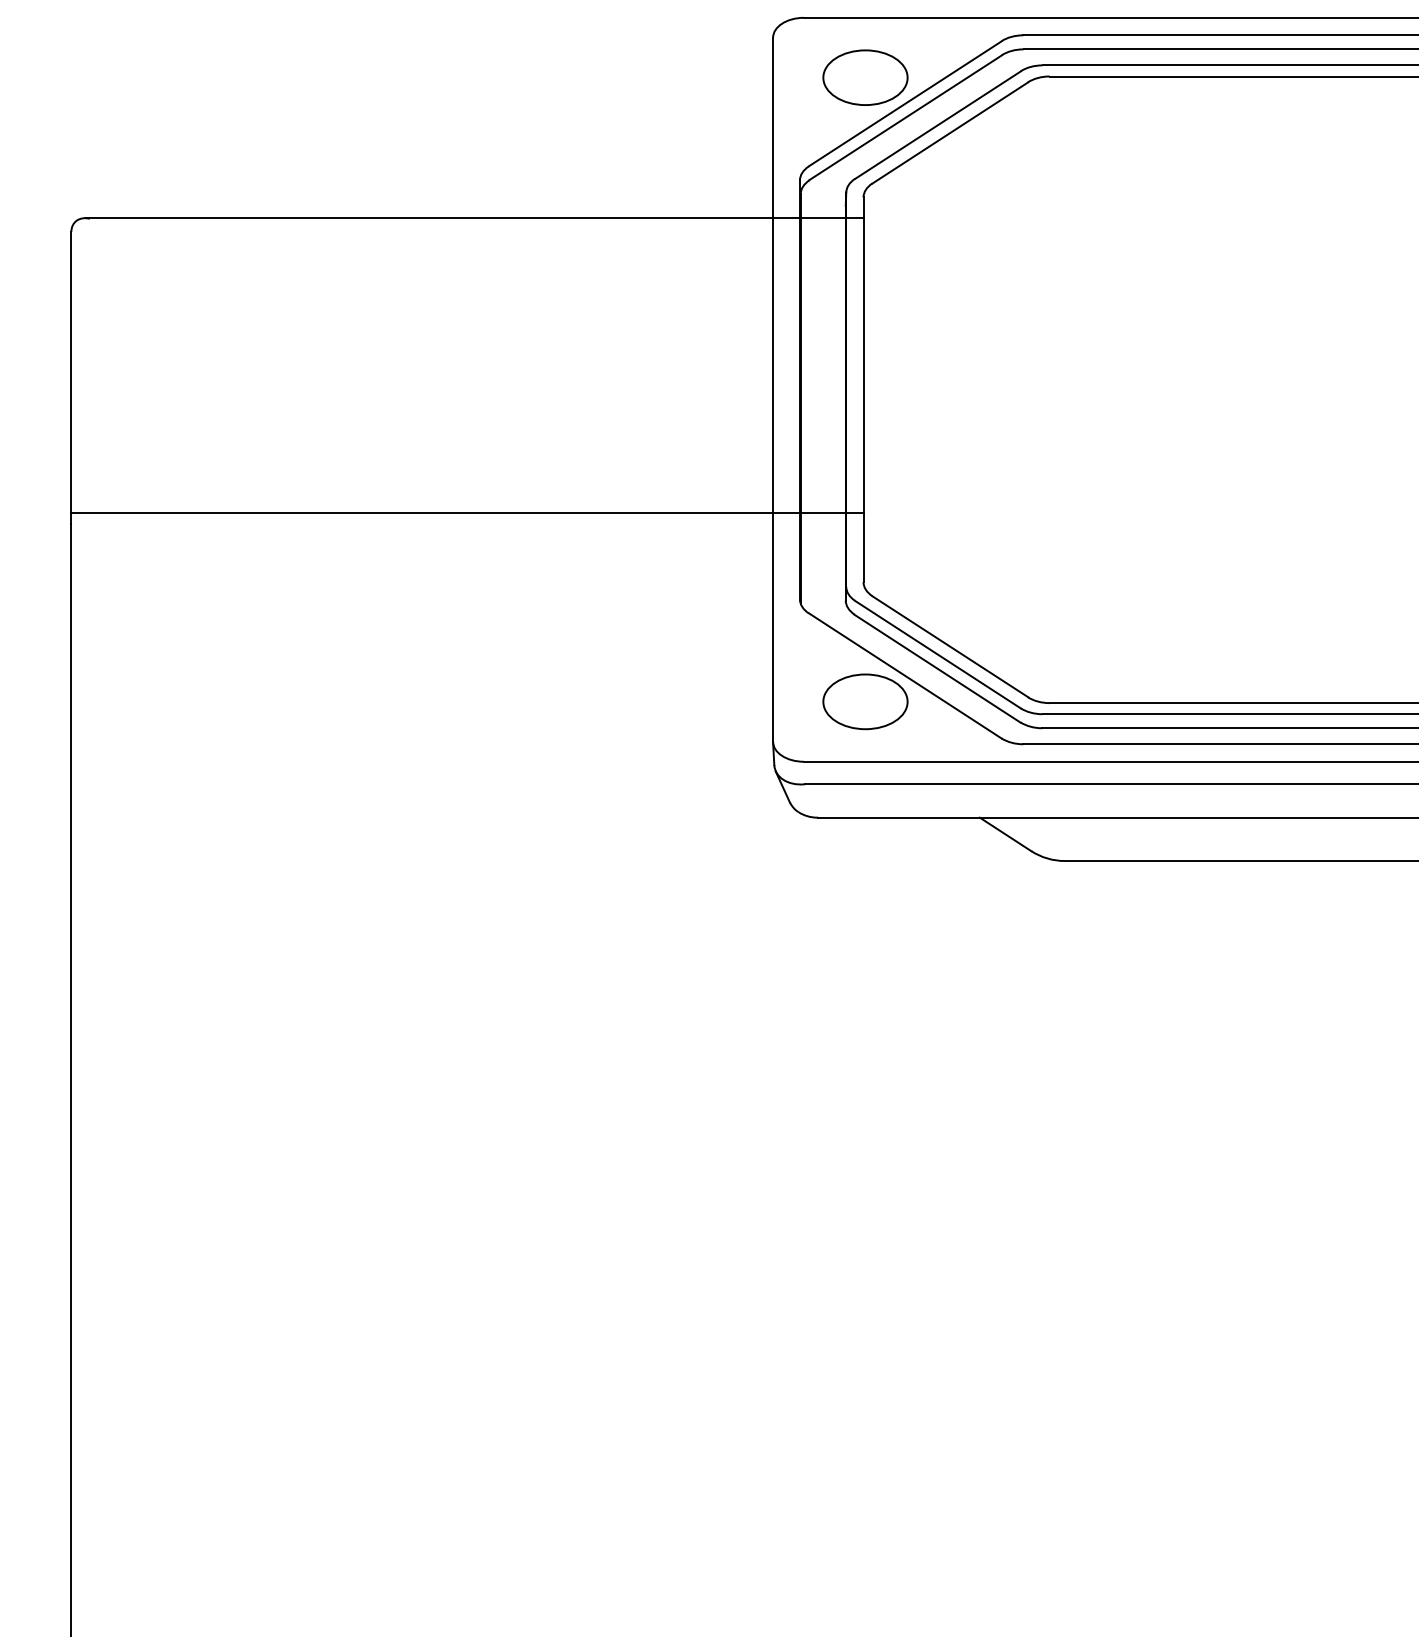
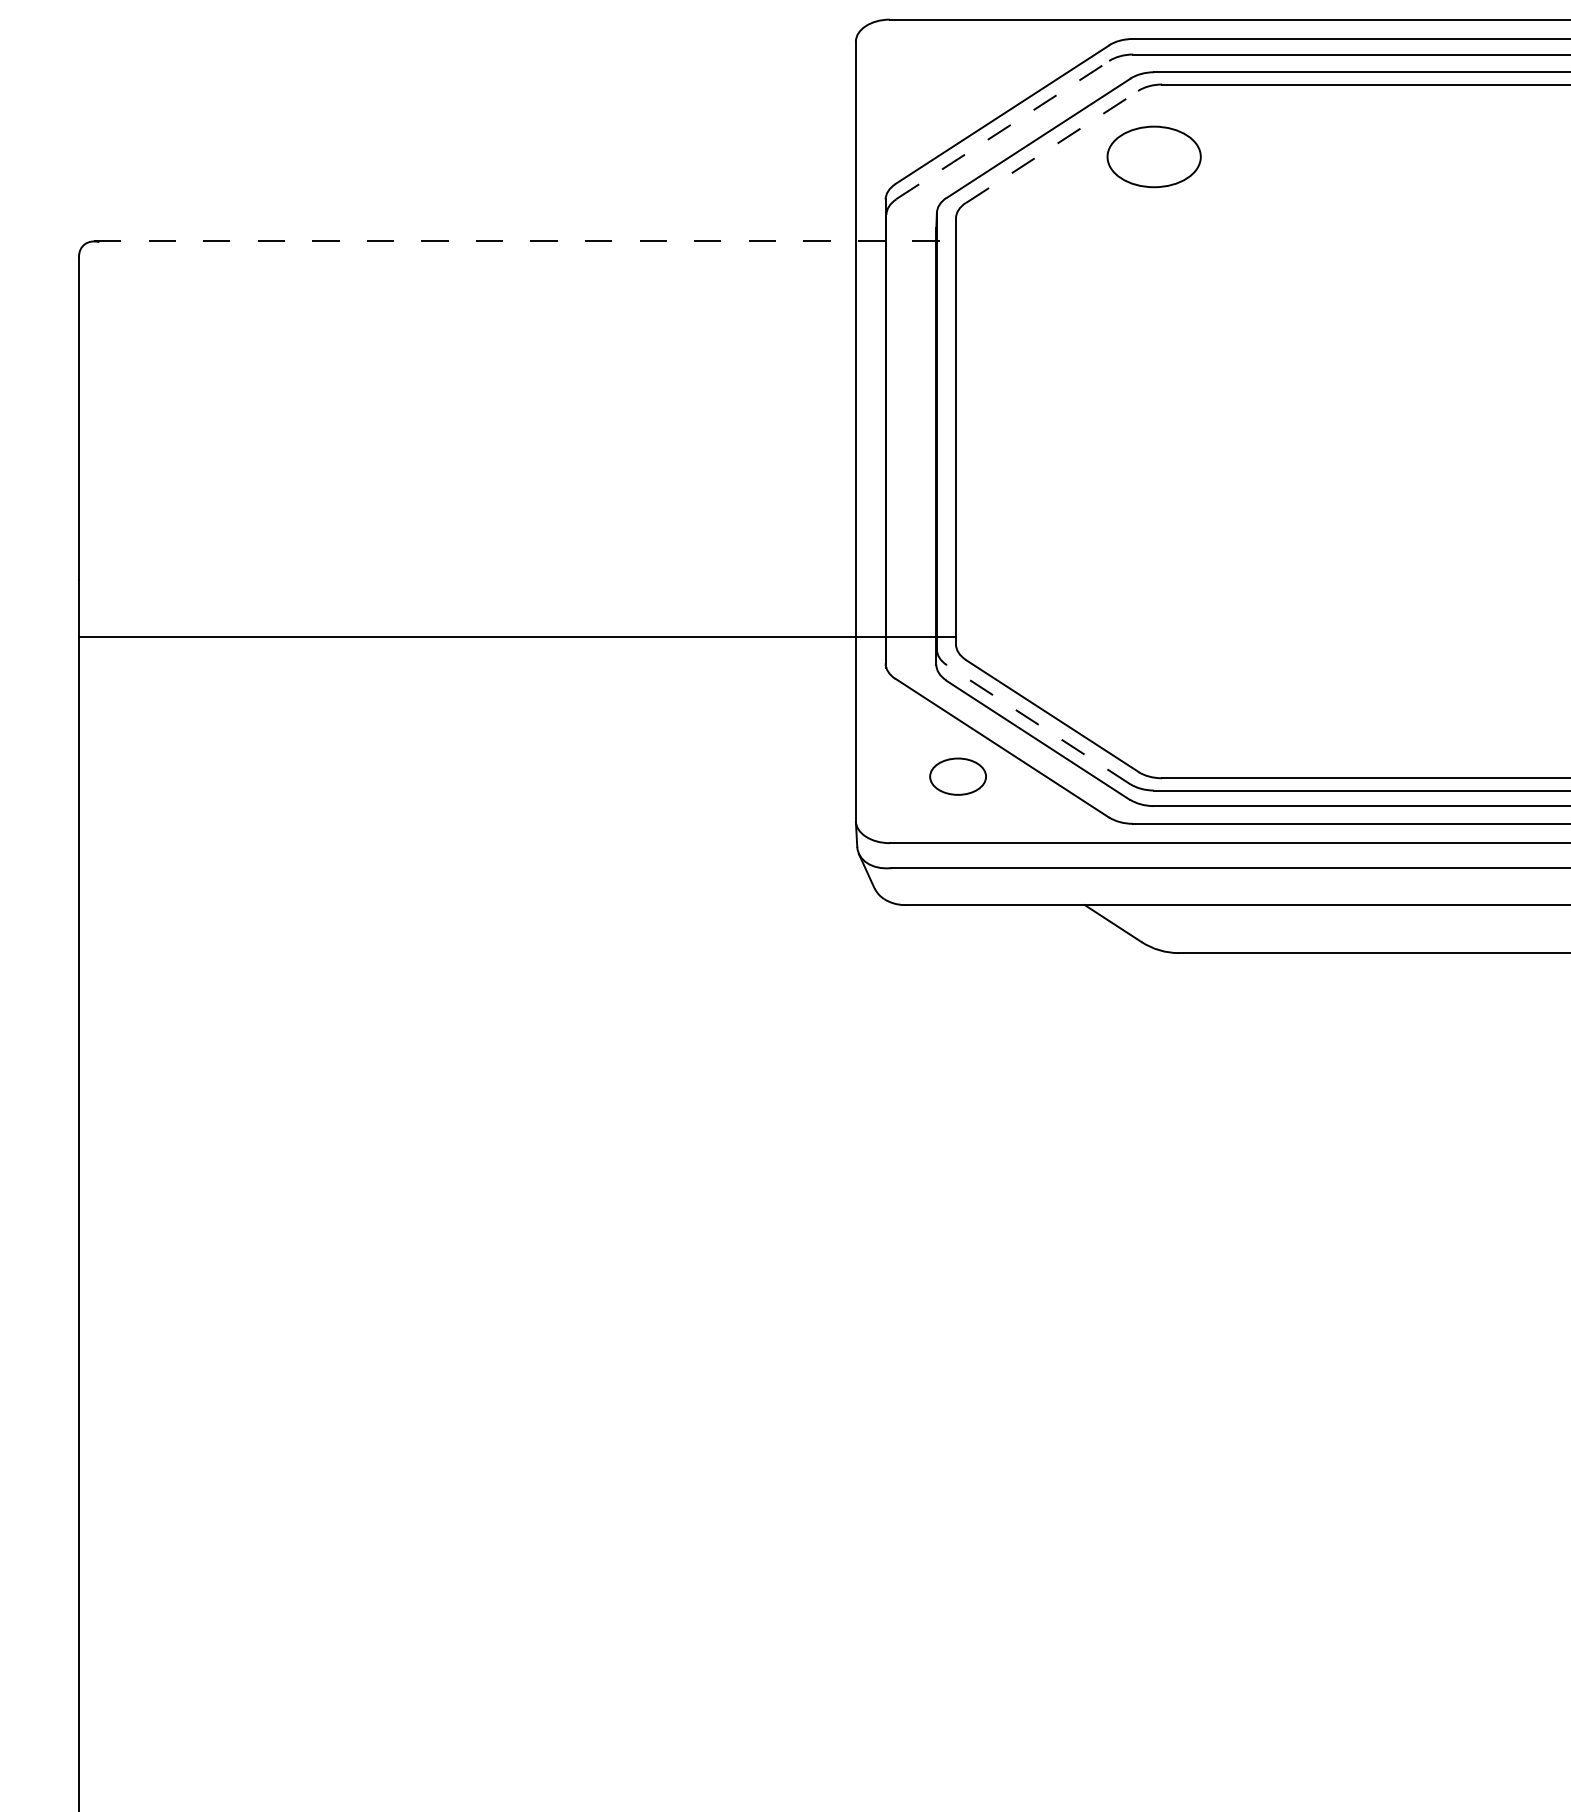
part: (864, 77) -> (1153, 156), moved
line: (905, 117) -> (1002, 130), solid -> dashed
line: (950, 133) -> (1052, 147), solid -> dashed
line: (474, 218) -> (525, 241), solid -> dashed
line: (467, 512) -> (517, 636), moved
line: (938, 654) -> (1038, 724), solid -> dashed
part: (864, 701) -> (957, 776), size x0.6

